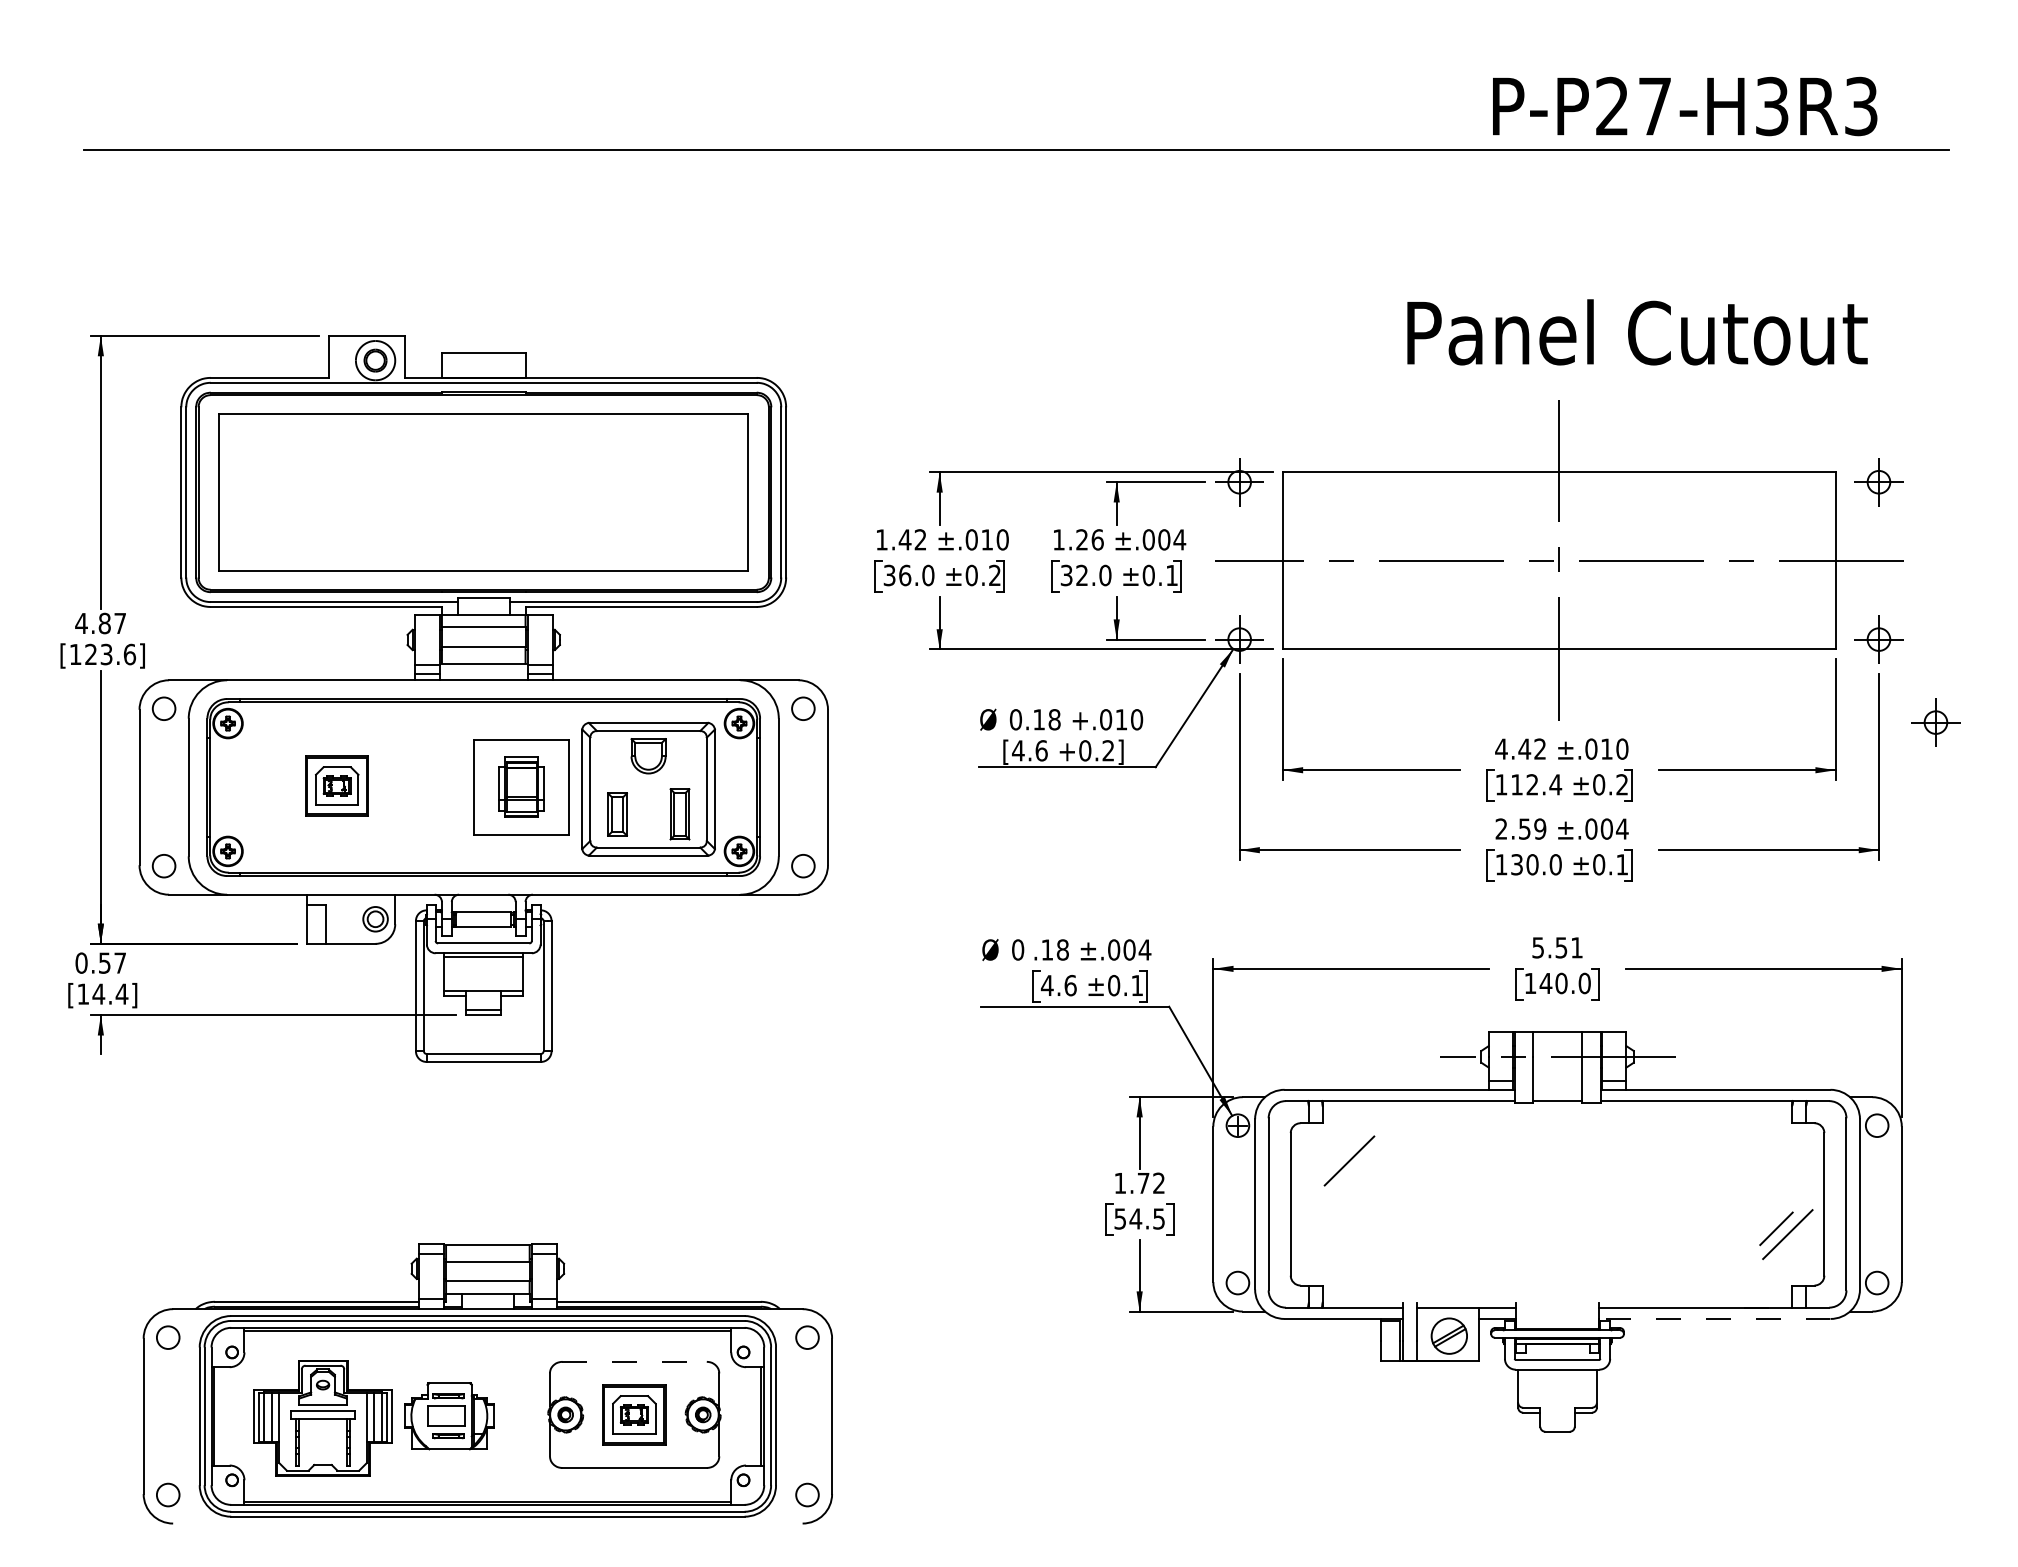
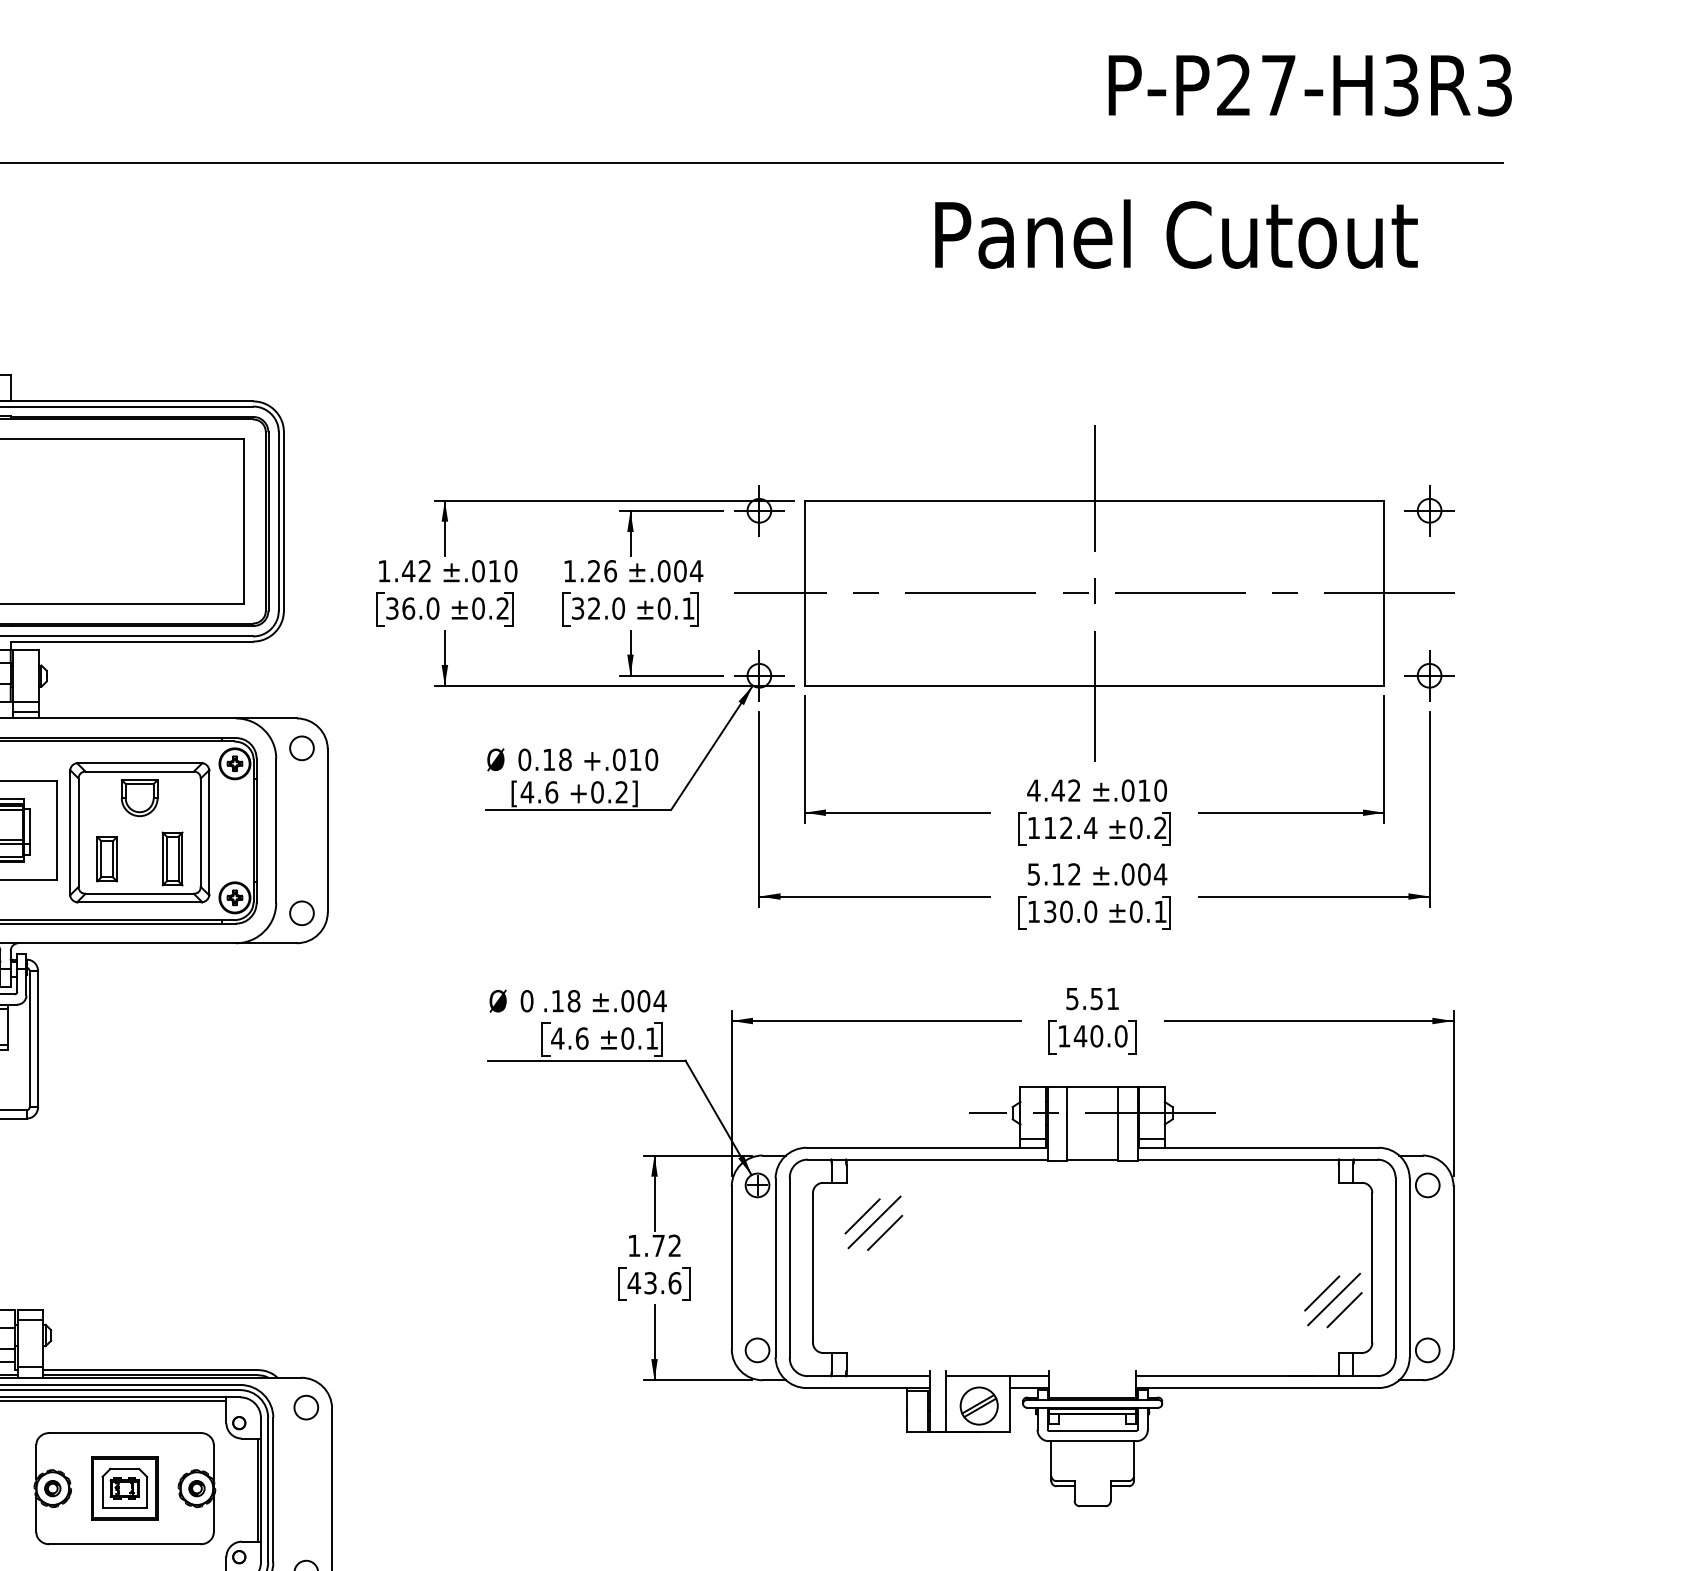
text: (1685, 106) -> (1310, 85), moved
text: (1637, 332) -> (1176, 234), moved
part: (1935, 722) -> (1488, 762), removed
text: (1520, 828) -> (1053, 873), 2.59 -> 5.12
line: (1337, 1155) -> (861, 1216), added
line: (1359, 1170) -> (885, 1232), added
text: (1139, 1218) -> (654, 1282), 54.5 -> 43.6
line: (1797, 1244) -> (1344, 1309), added
line: (1714, 1318) -> (1257, 1387), dashed -> solid
line: (635, 1361) -> (125, 1432), dashed -> solid

